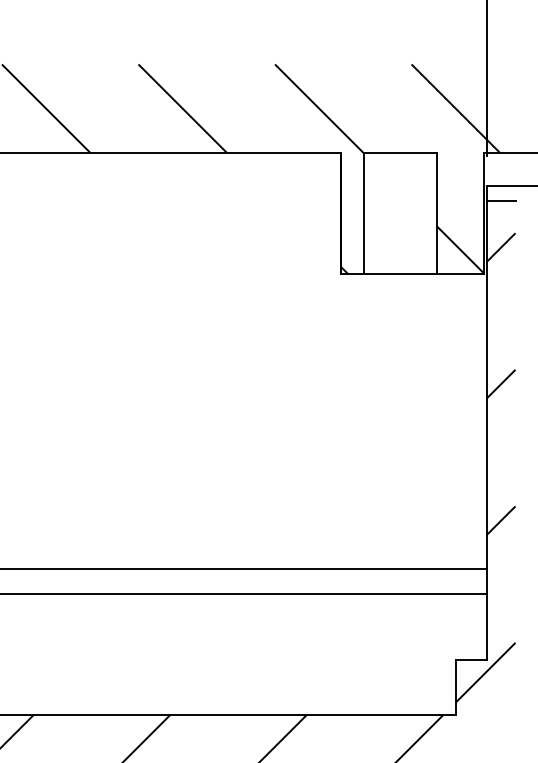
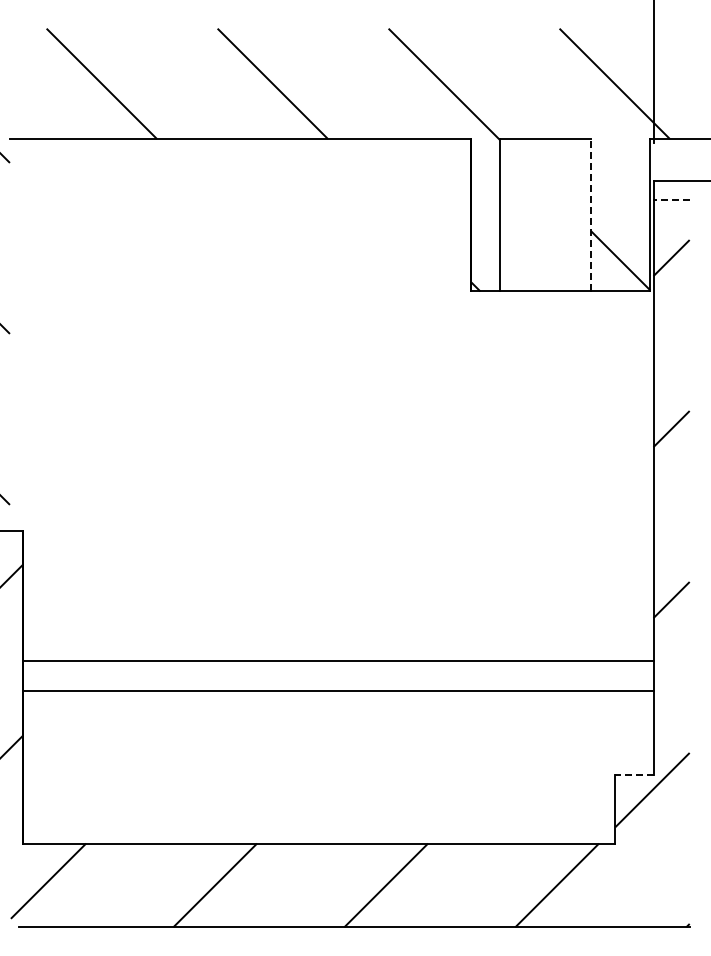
line: (501, 201) -> (671, 200), solid -> dashed
line: (437, 212) -> (591, 214), solid -> dashed
line: (470, 660) -> (633, 775), solid -> dashed

